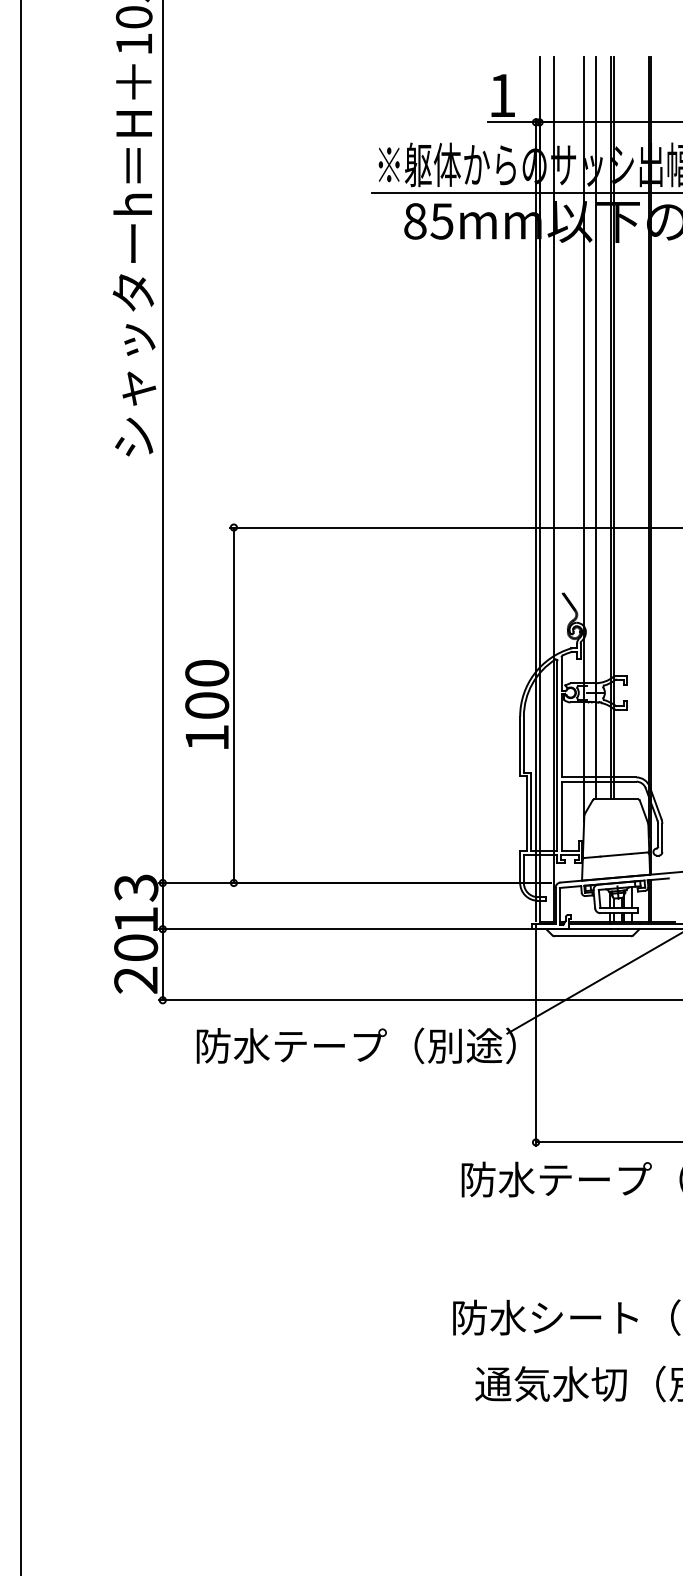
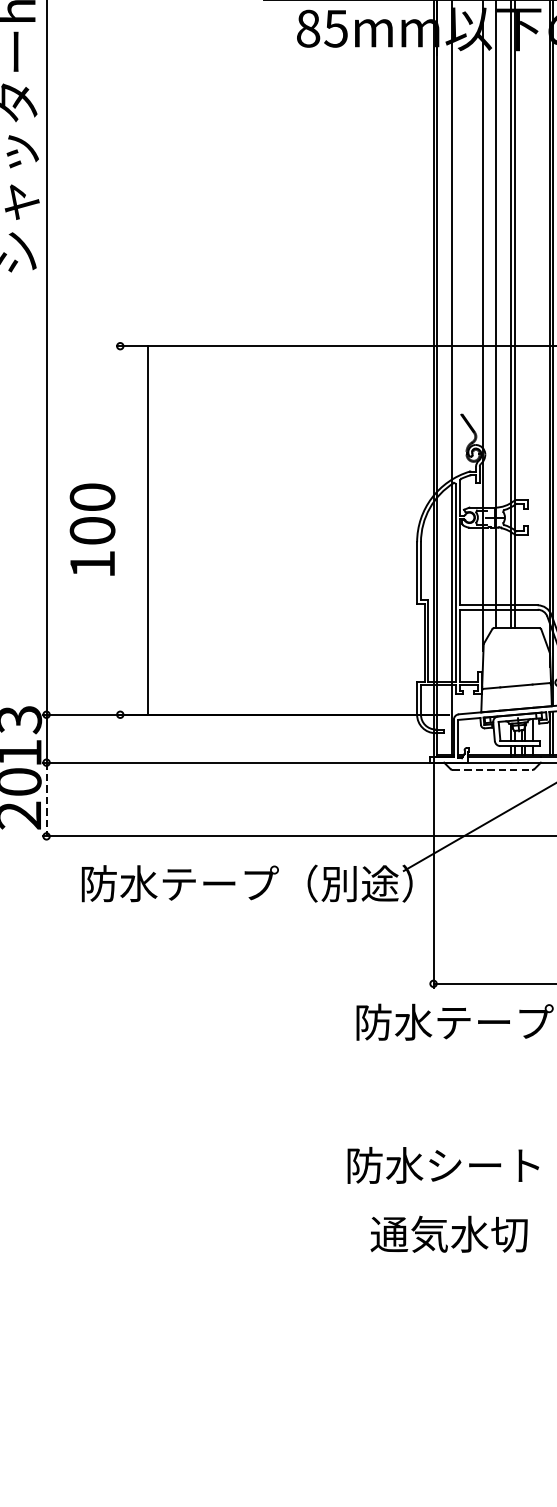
line: (233, 704) -> (147, 529), moved
line: (593, 936) -> (493, 770), solid -> dashed
line: (162, 964) -> (46, 799), solid -> dashed

